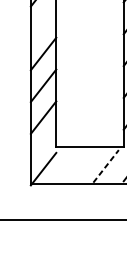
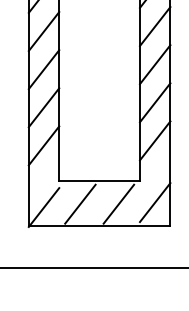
line: (43, 22) -> (43, 31), added
line: (74, 165) -> (80, 203), added
line: (105, 166) -> (118, 204), dashed -> solid

